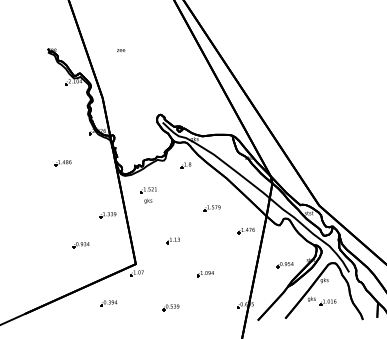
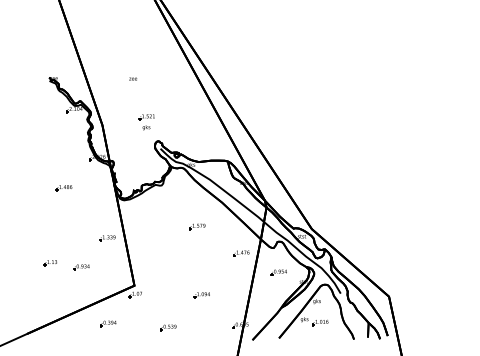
text: (121, 49) -> (133, 78), moved
part: (185, 165) -> (182, 190), removed
part: (148, 195) -> (146, 122), moved
part: (212, 208) -> (197, 226), moved
part: (172, 241) -> (49, 263), moved
part: (284, 264) -> (278, 272), moved

